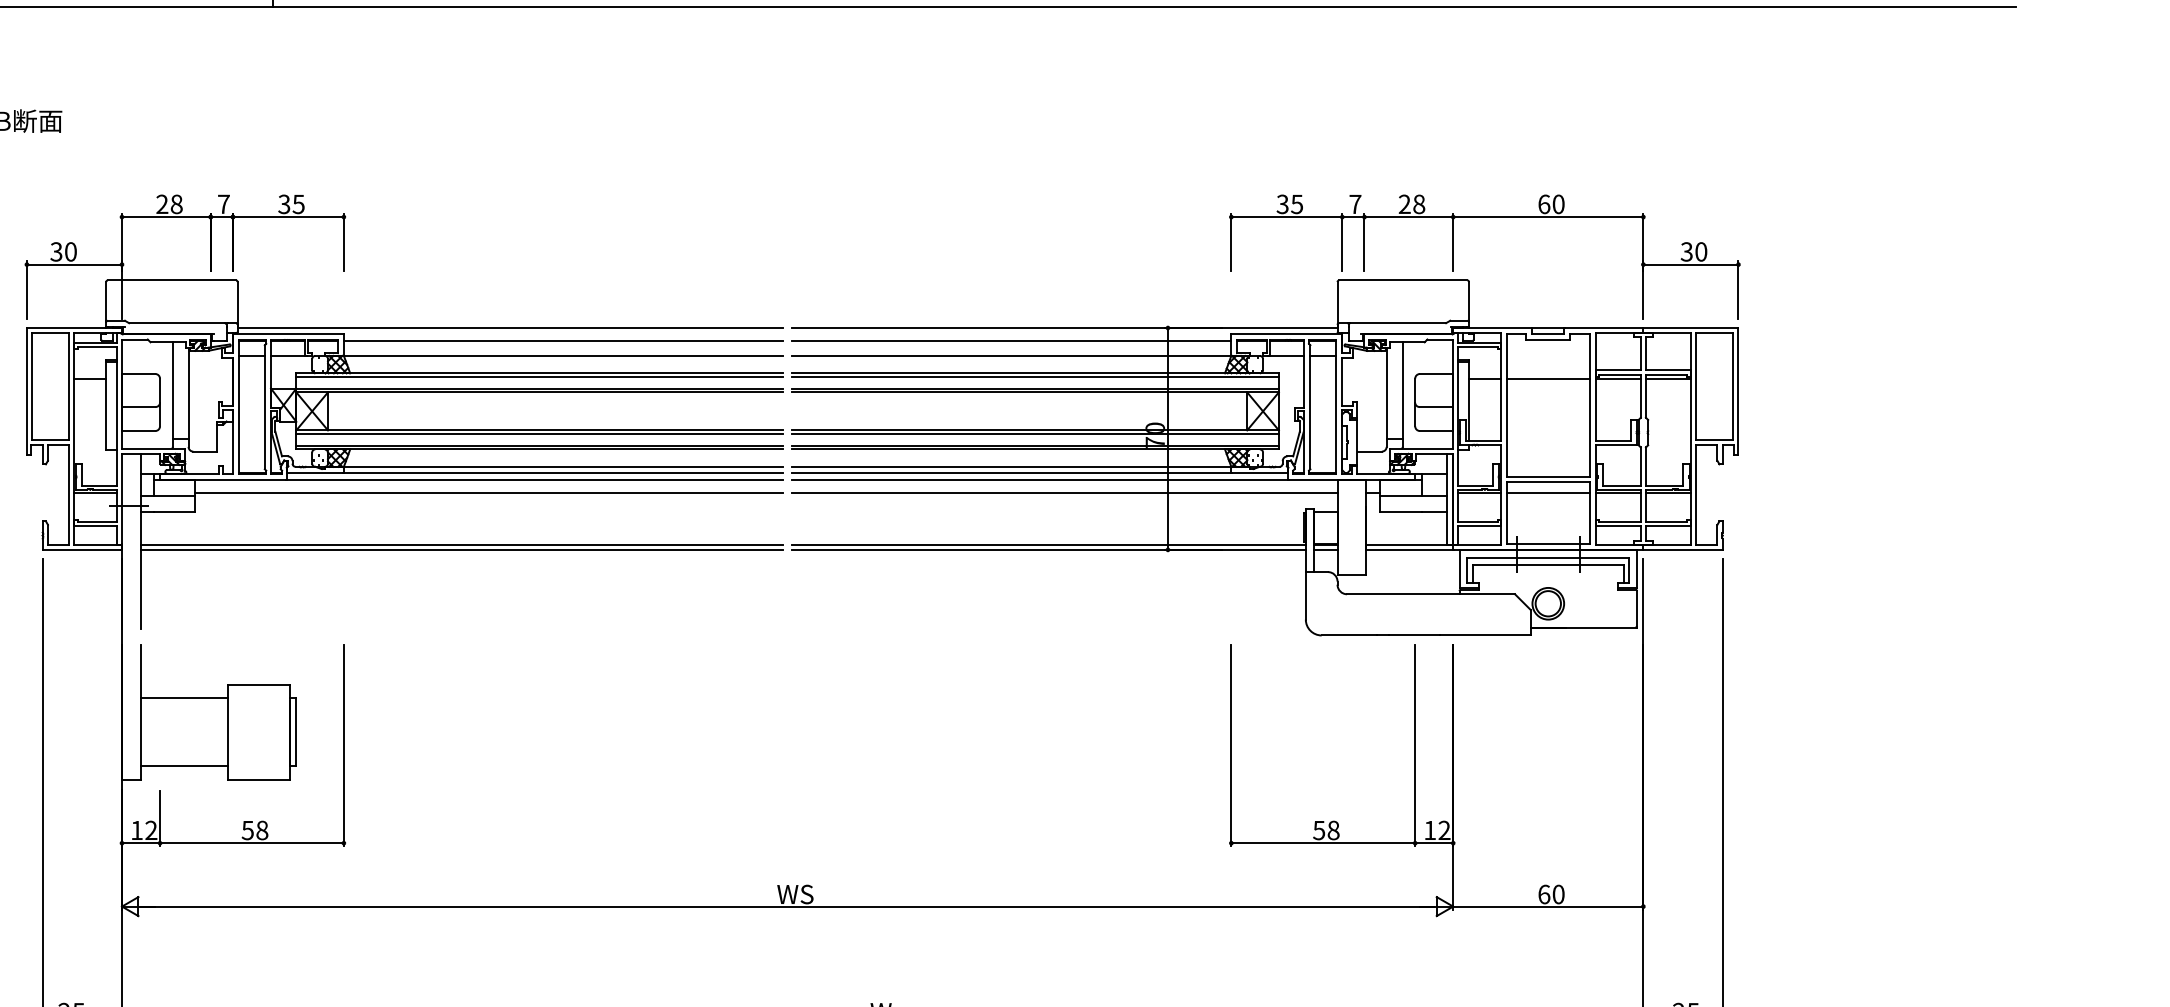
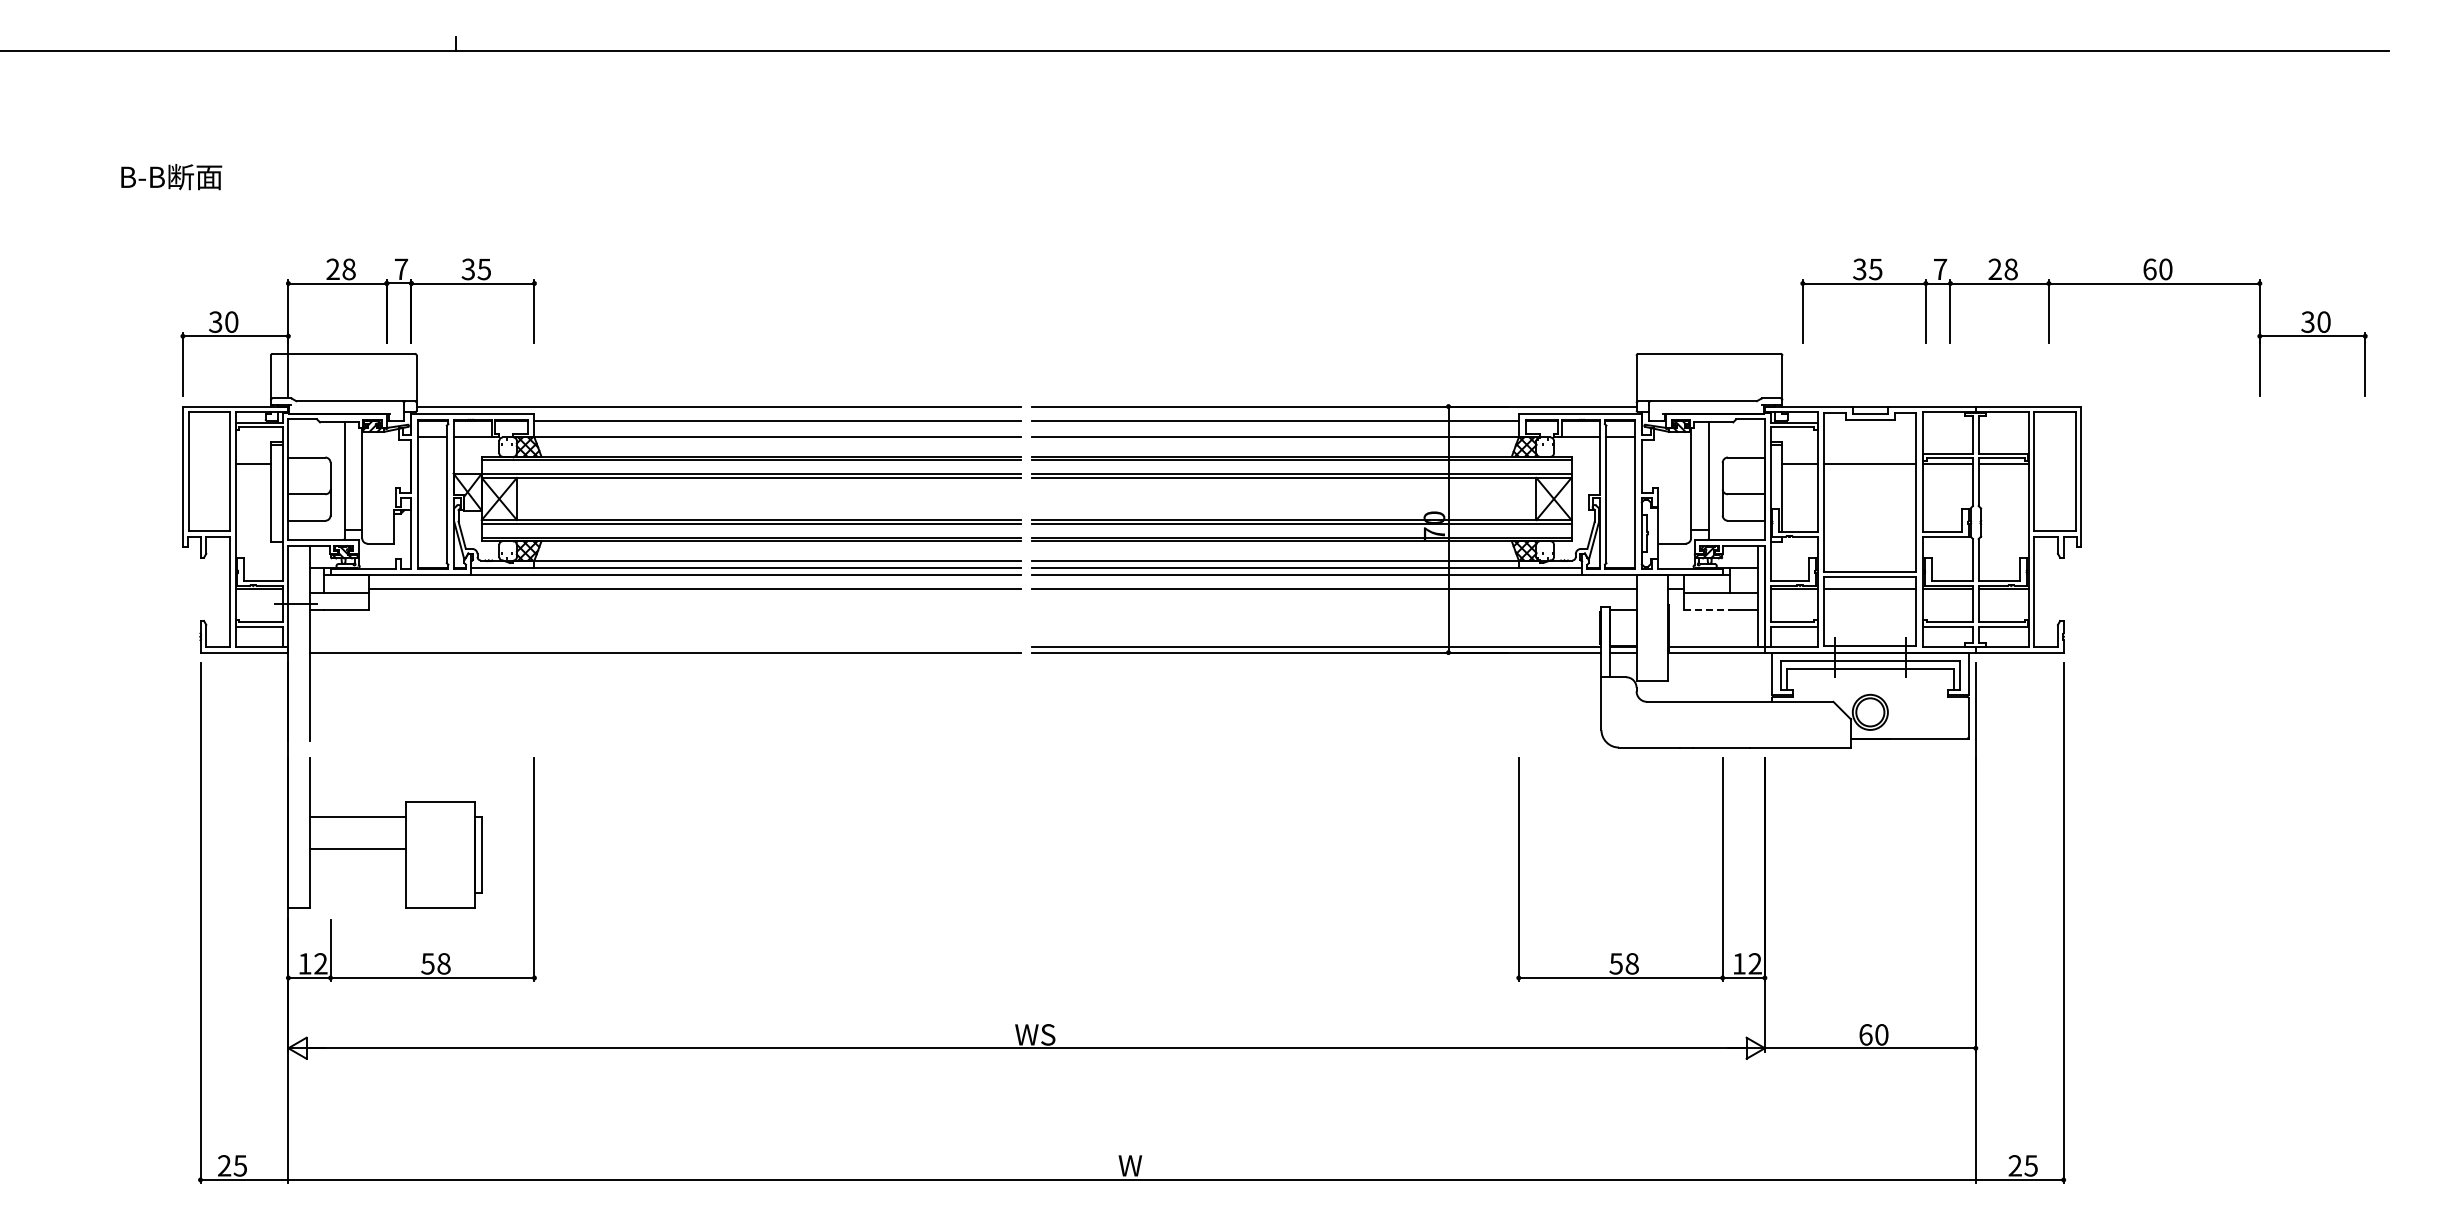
part: (1453, 256) -> (2049, 327), moved
line: (1400, 511) -> (1706, 610), solid -> dashed
line: (462, 544) -> (665, 646), removed
line: (184, 766) -> (357, 848), moved

